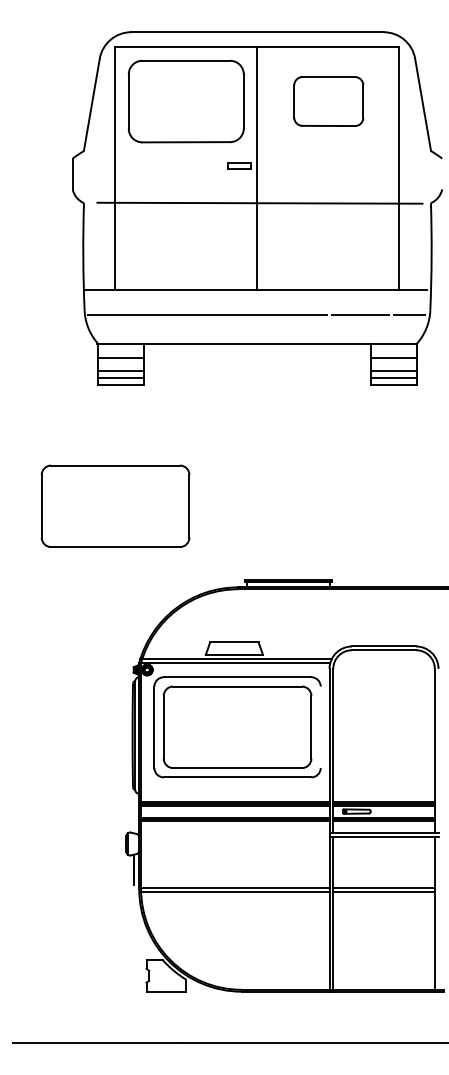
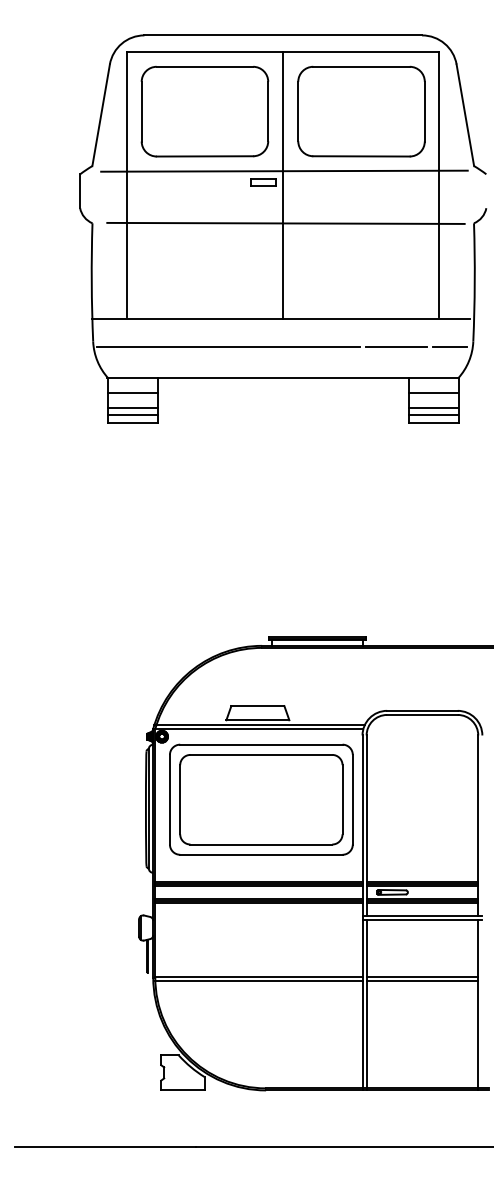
part: (328, 101) -> (361, 111), size x1.67
line: (258, 155) -> (284, 170), added
part: (115, 505) -> (127, 555), removed
line: (320, 727) -> (352, 799), added

